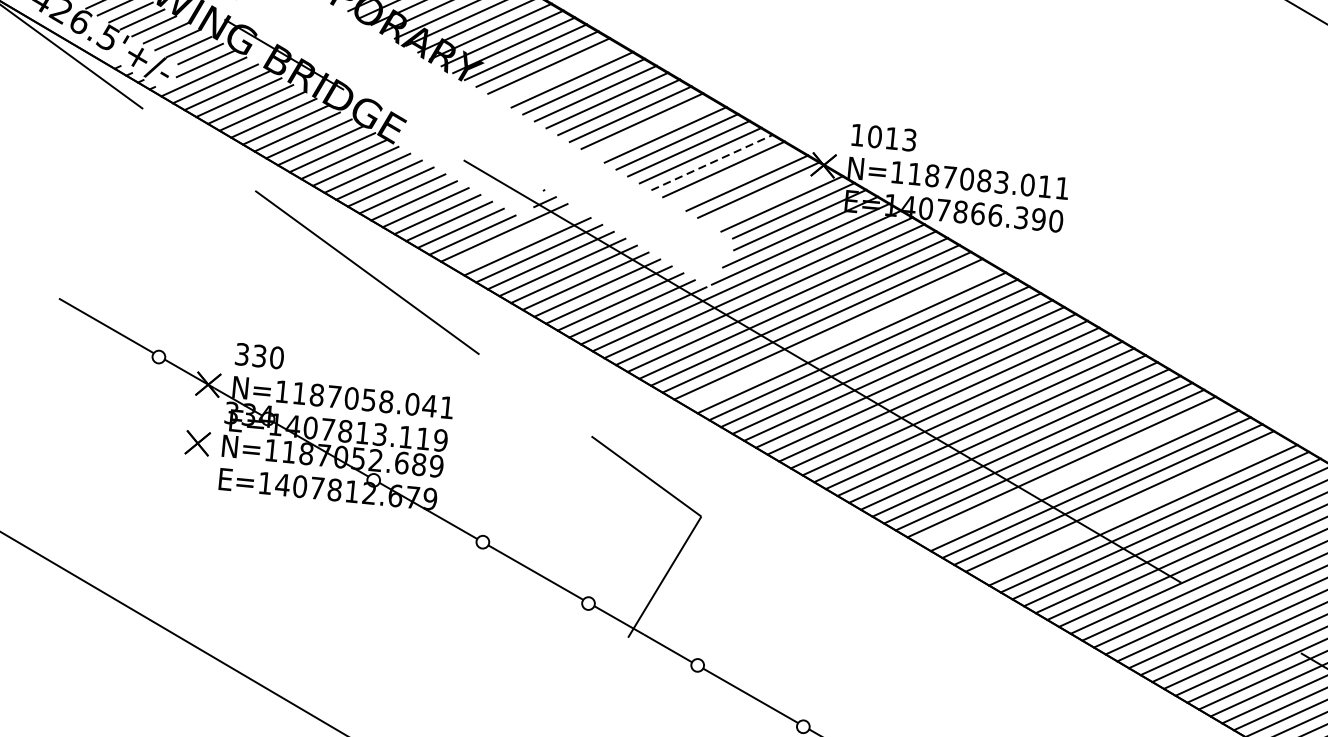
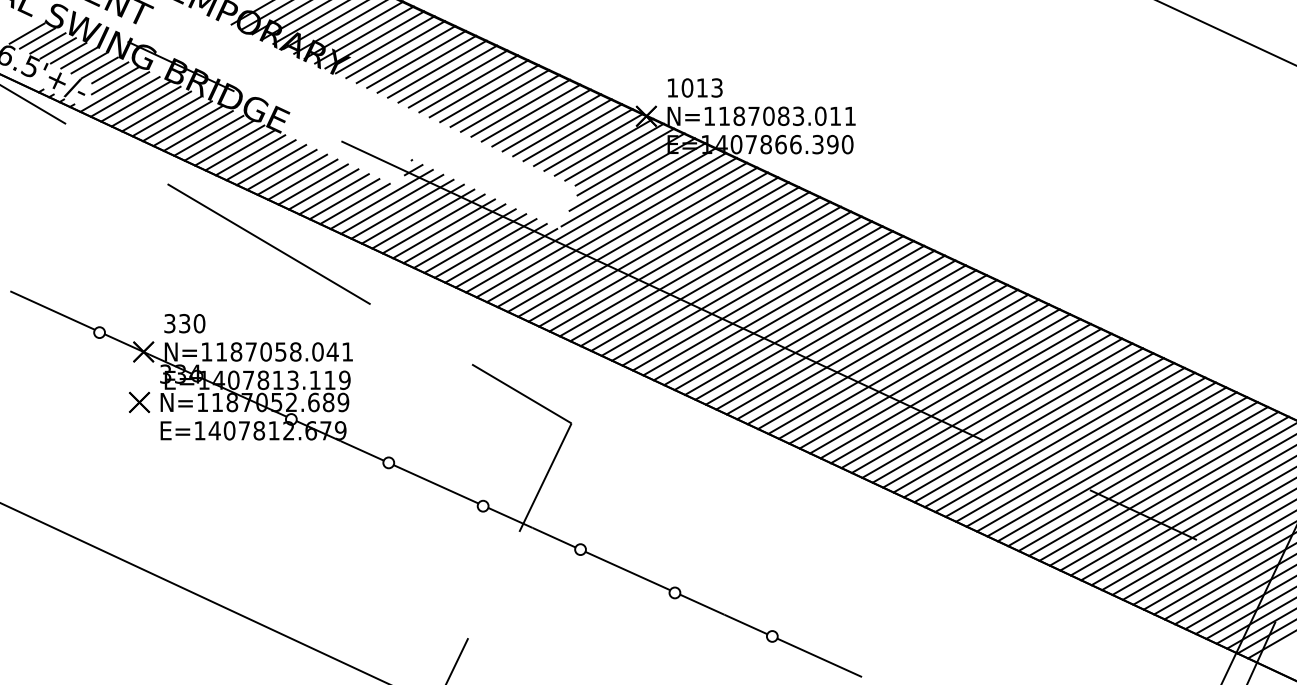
line: (560, 72) -> (416, 59), added
line: (653, 127) -> (499, 98), added
line: (712, 162) -> (552, 122), dashed -> solid
line: (735, 176) -> (572, 132), added
line: (770, 195) -> (603, 146), added
line: (516, 238) -> (392, 203), added
line: (840, 336) -> (674, 259), added
line: (1073, 473) -> (882, 356), added
line: (1131, 508) -> (934, 381), added

